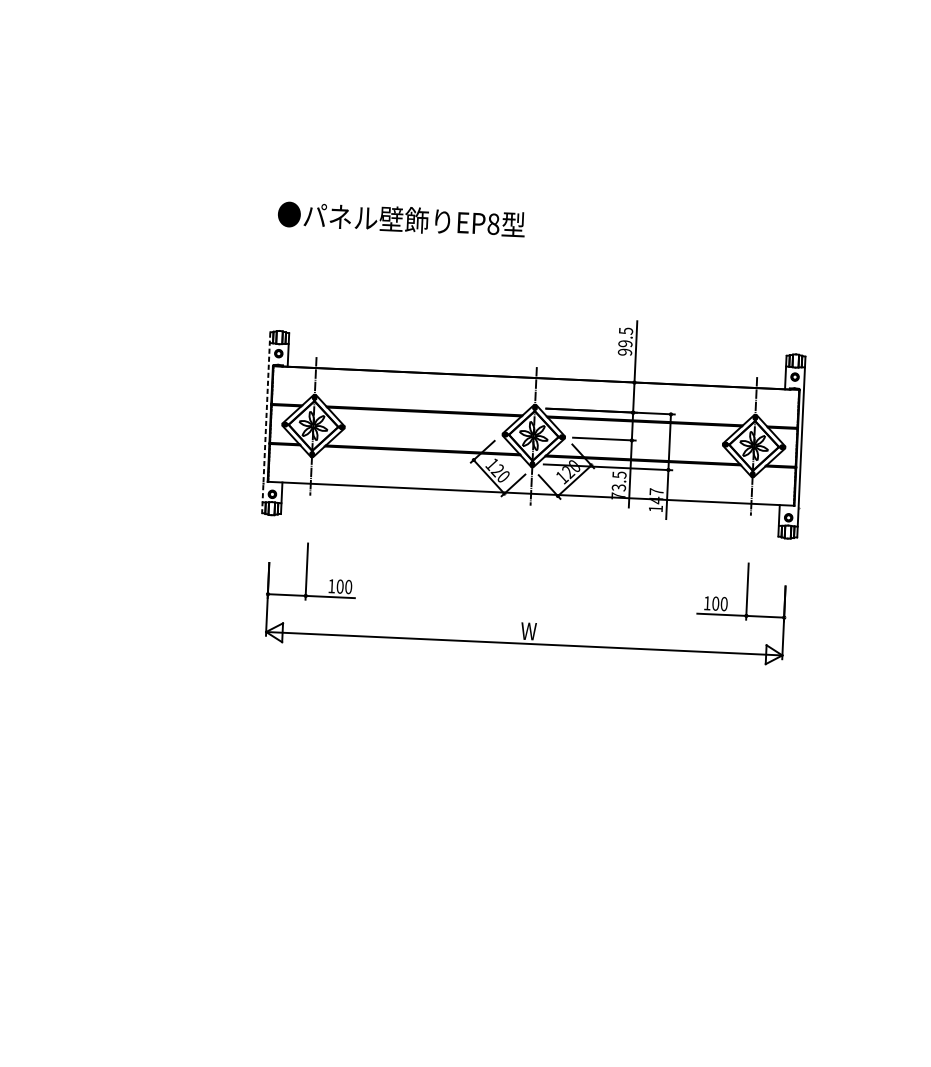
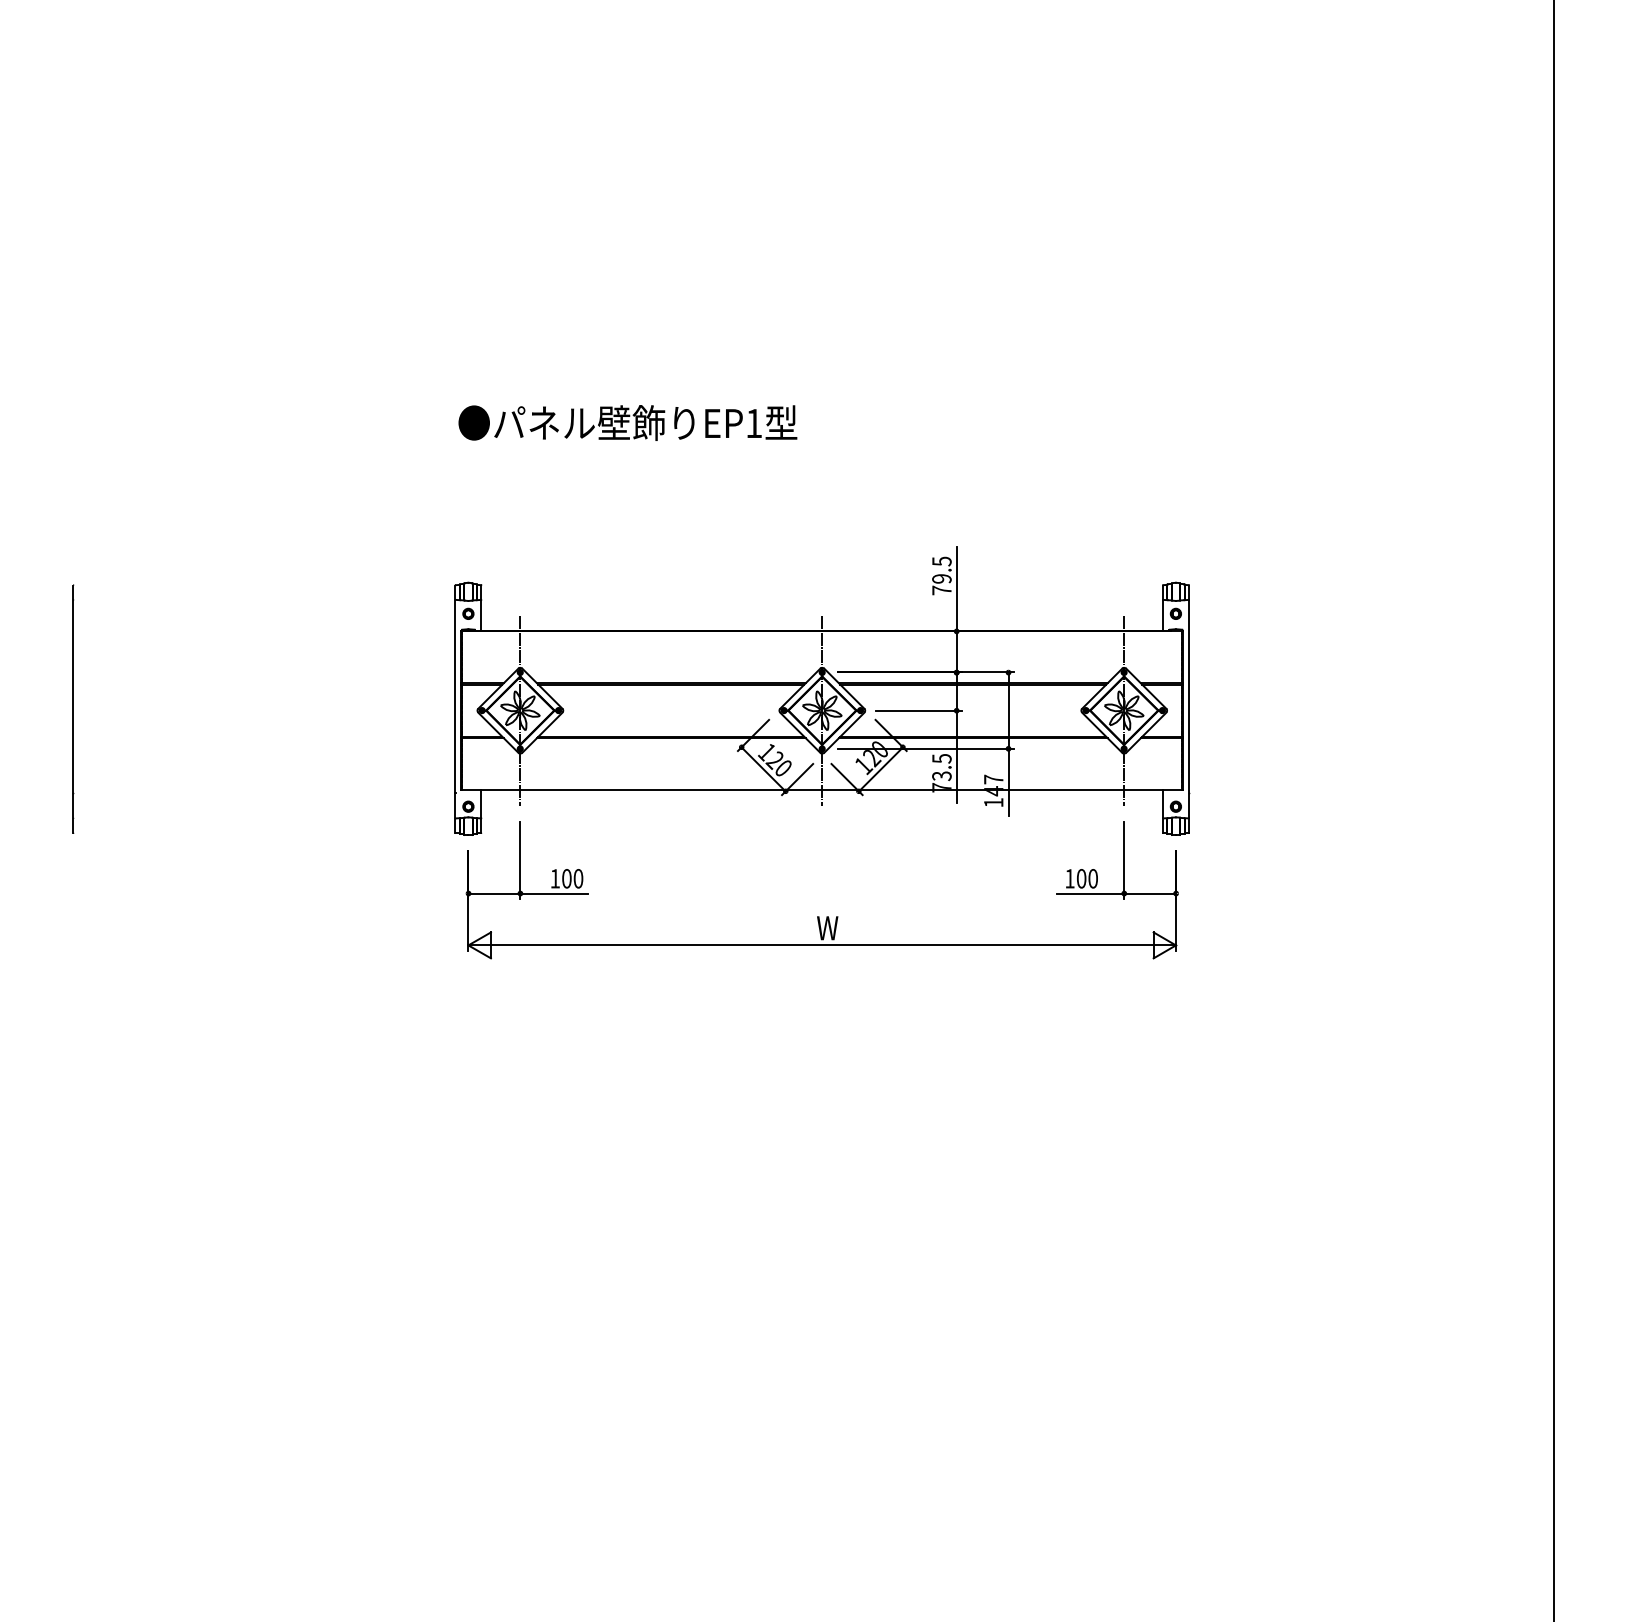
text: (493, 224) -> (754, 423), EP8 -> EP1
text: (624, 352) -> (941, 590), 99.5 -> 79.5
line: (266, 422) -> (455, 709), dashed -> solid
part: (523, 622) -> (819, 916), moved

